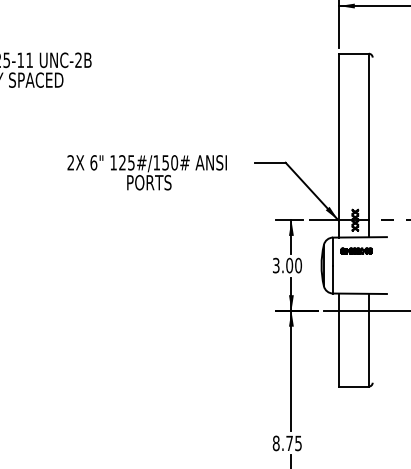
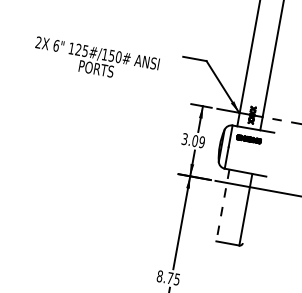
text: (146, 172) -> (95, 60), moved
text: (298, 265) -> (202, 142), 3.00 -> 3.09
line: (339, 340) -> (223, 205), solid -> dashed

